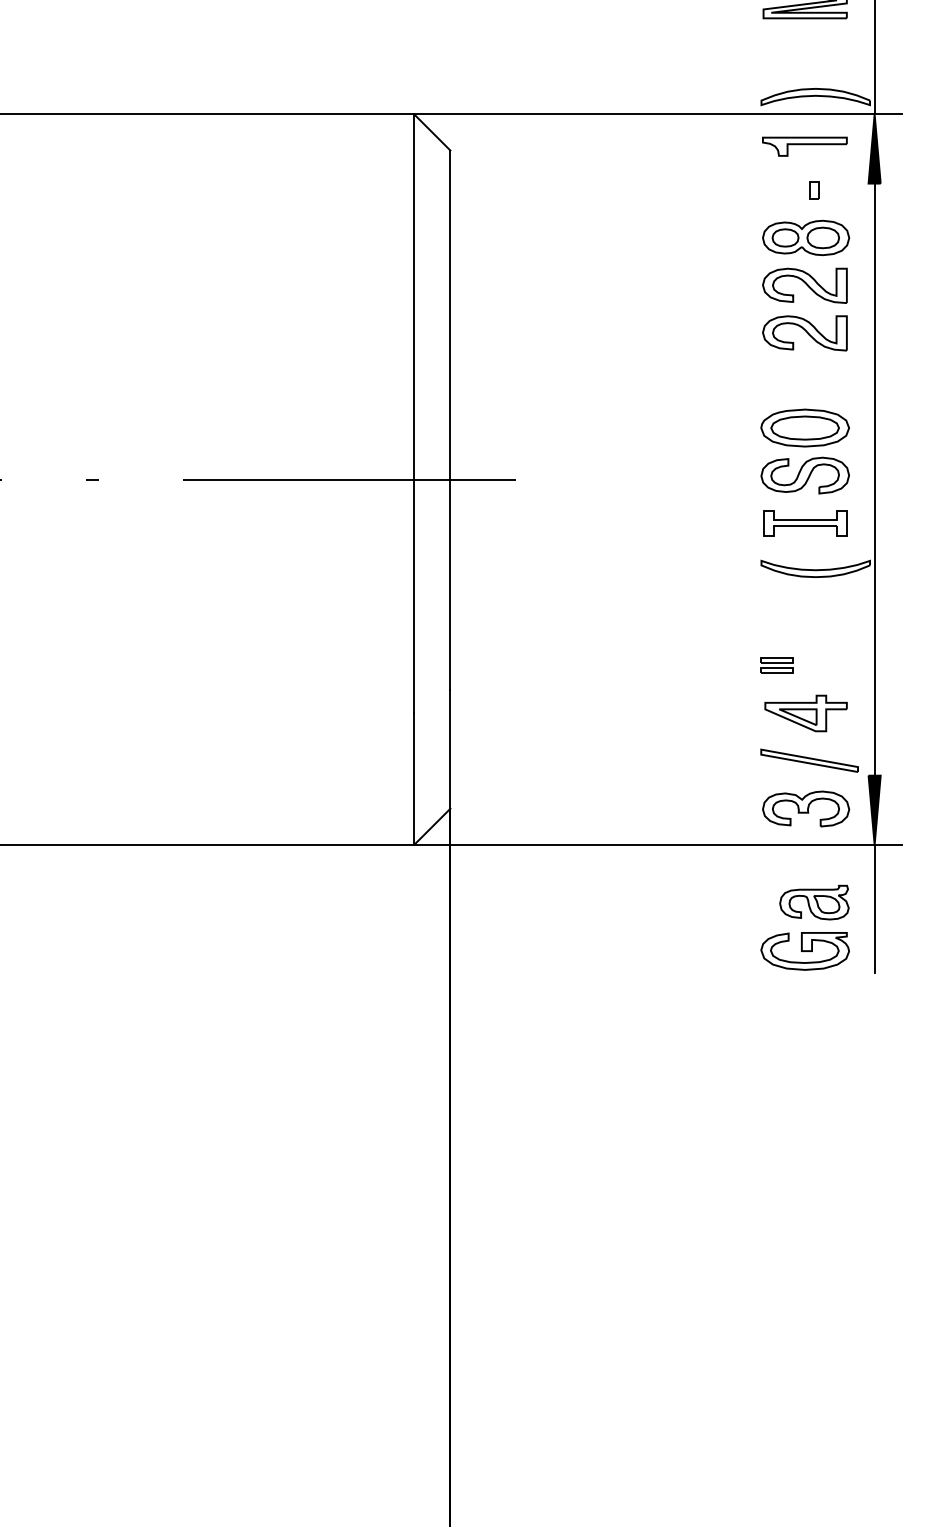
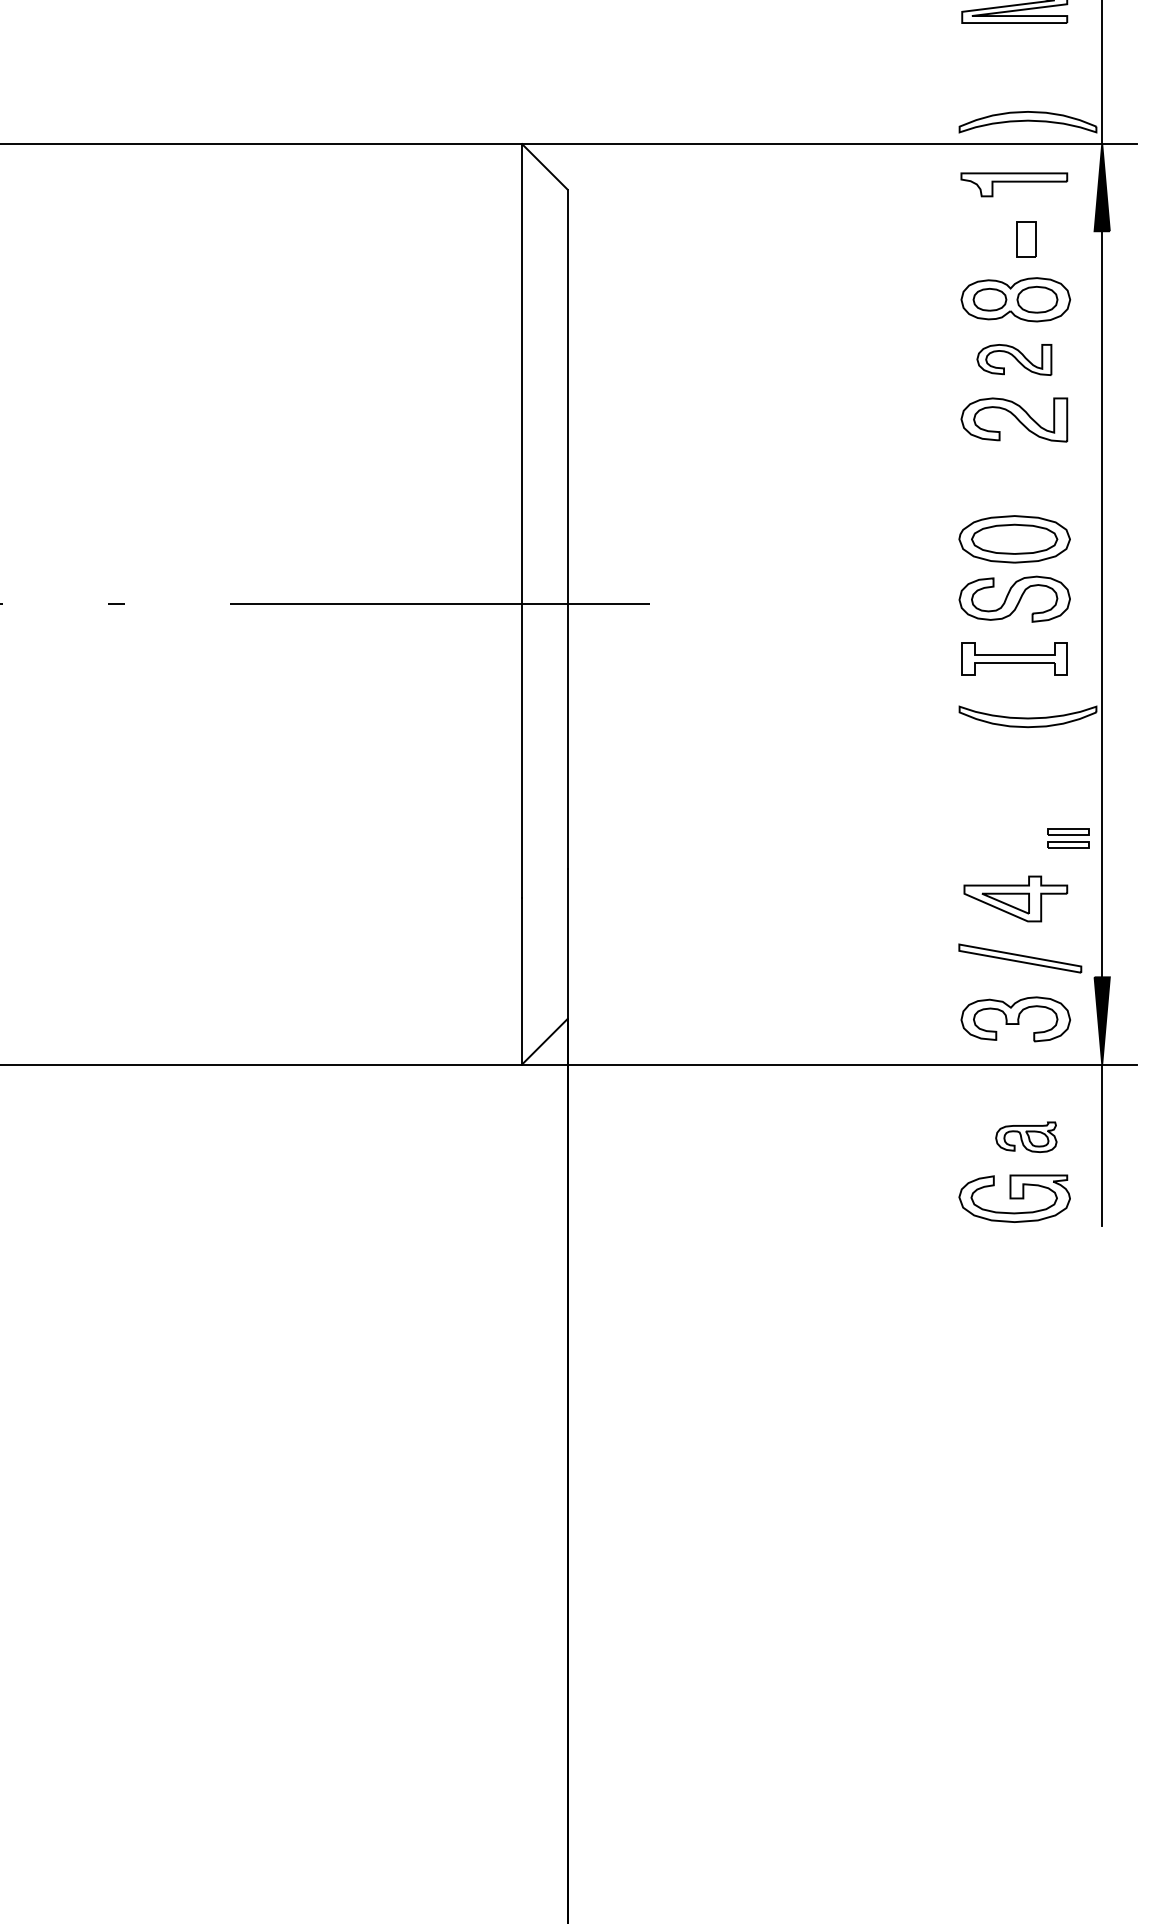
part: (814, 190) -> (1026, 239), size x1.6
part: (804, 285) -> (1013, 359), size x0.7
part: (776, 665) -> (1068, 838), moved
part: (814, 902) -> (1026, 1137), size x0.7

